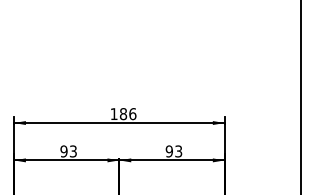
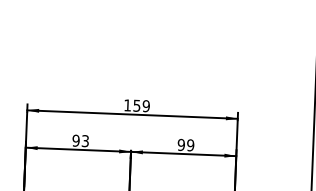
text: (127, 114) -> (140, 106), 186 -> 159
text: (178, 151) -> (190, 145), 93 -> 99

